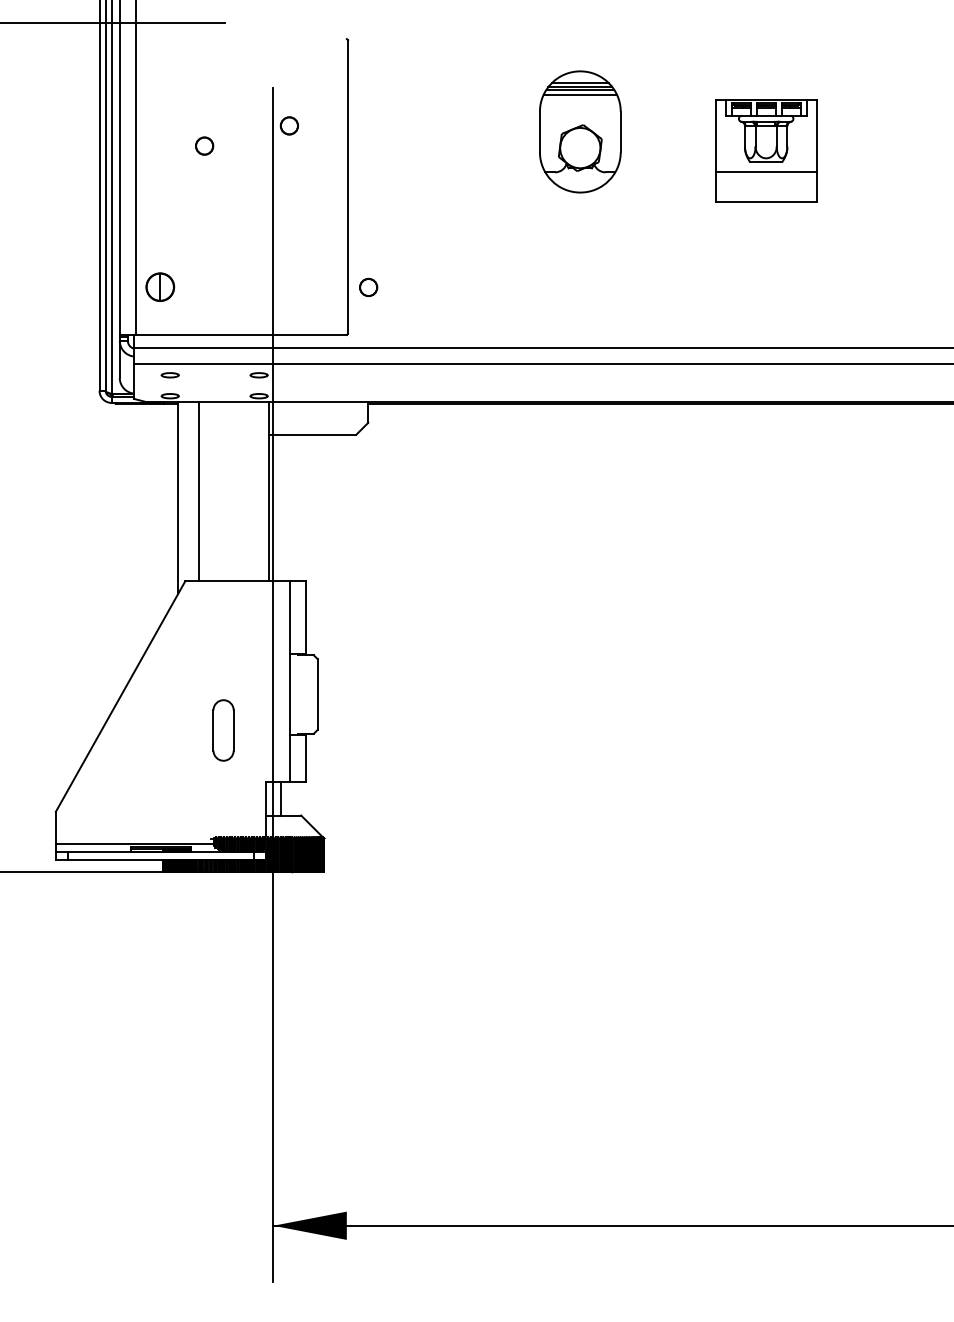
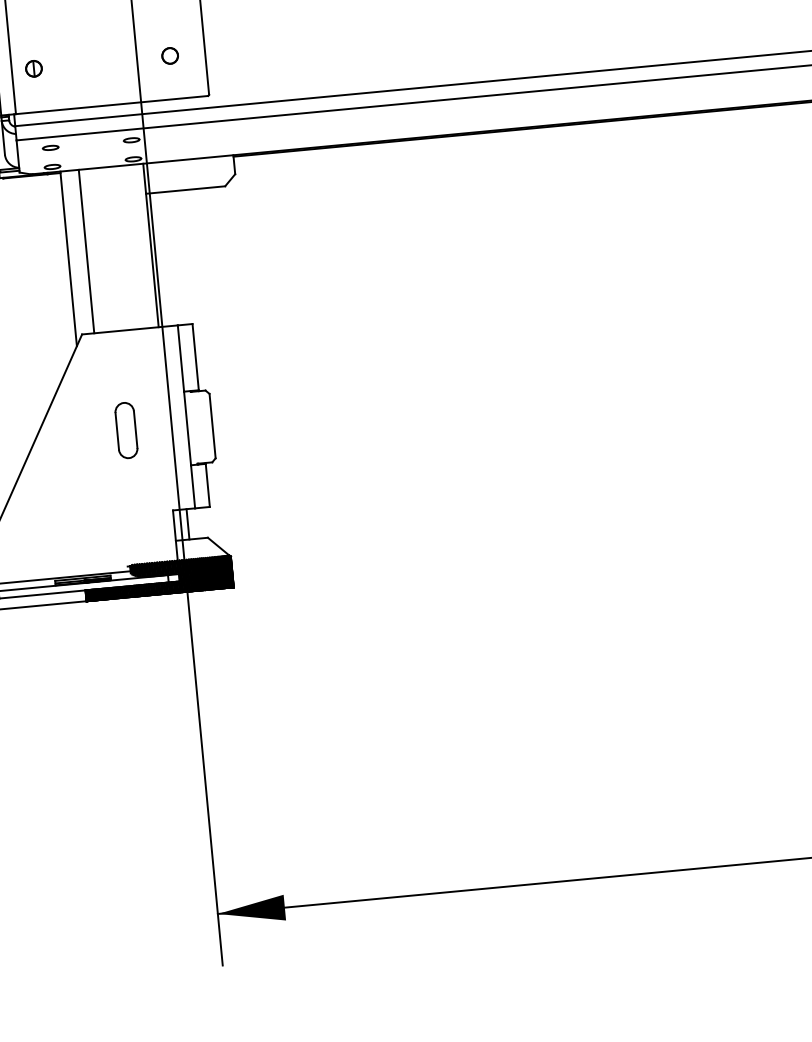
part: (159, 287) -> (33, 68), size x0.62
part: (368, 287) -> (170, 55), moved
part: (223, 730) -> (126, 430), moved

